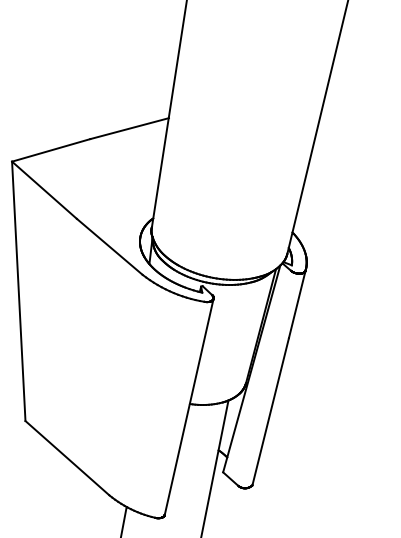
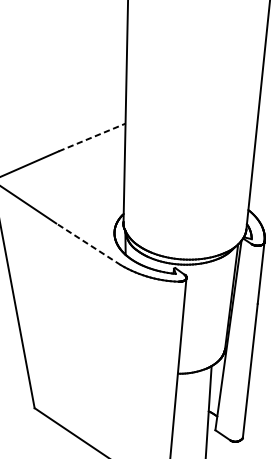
line: (129, 128) -> (92, 137), solid -> dashed
line: (109, 246) -> (88, 244), solid -> dashed

